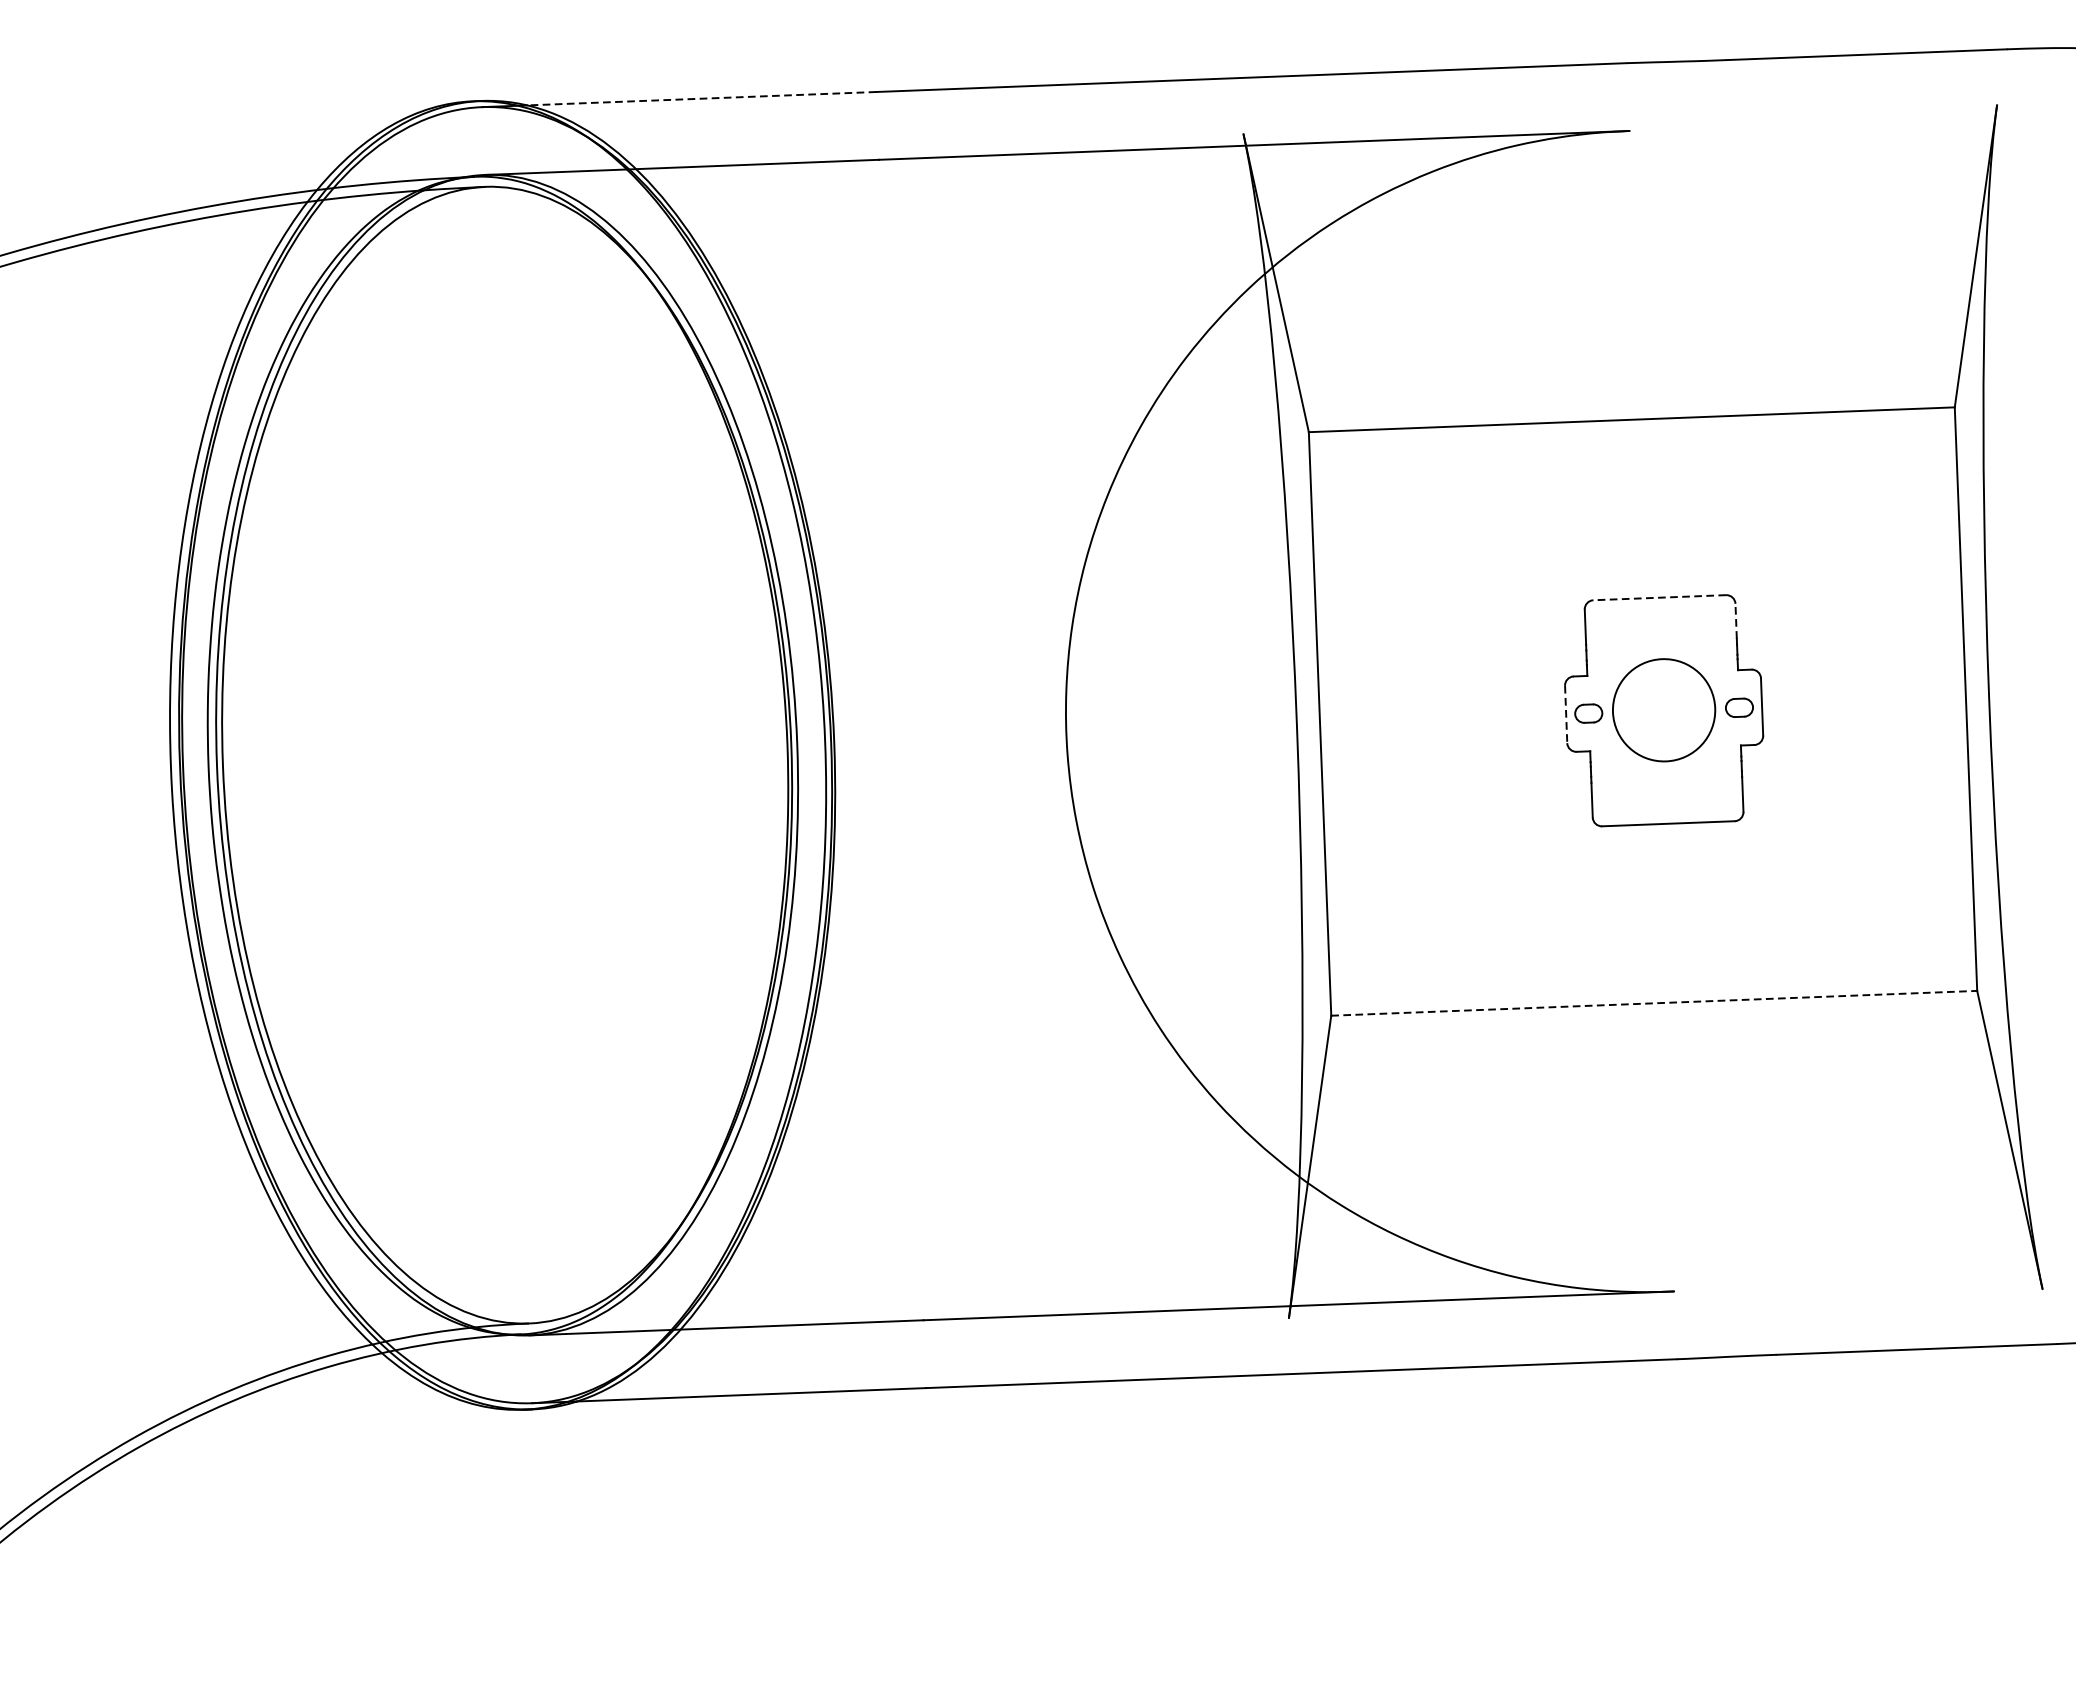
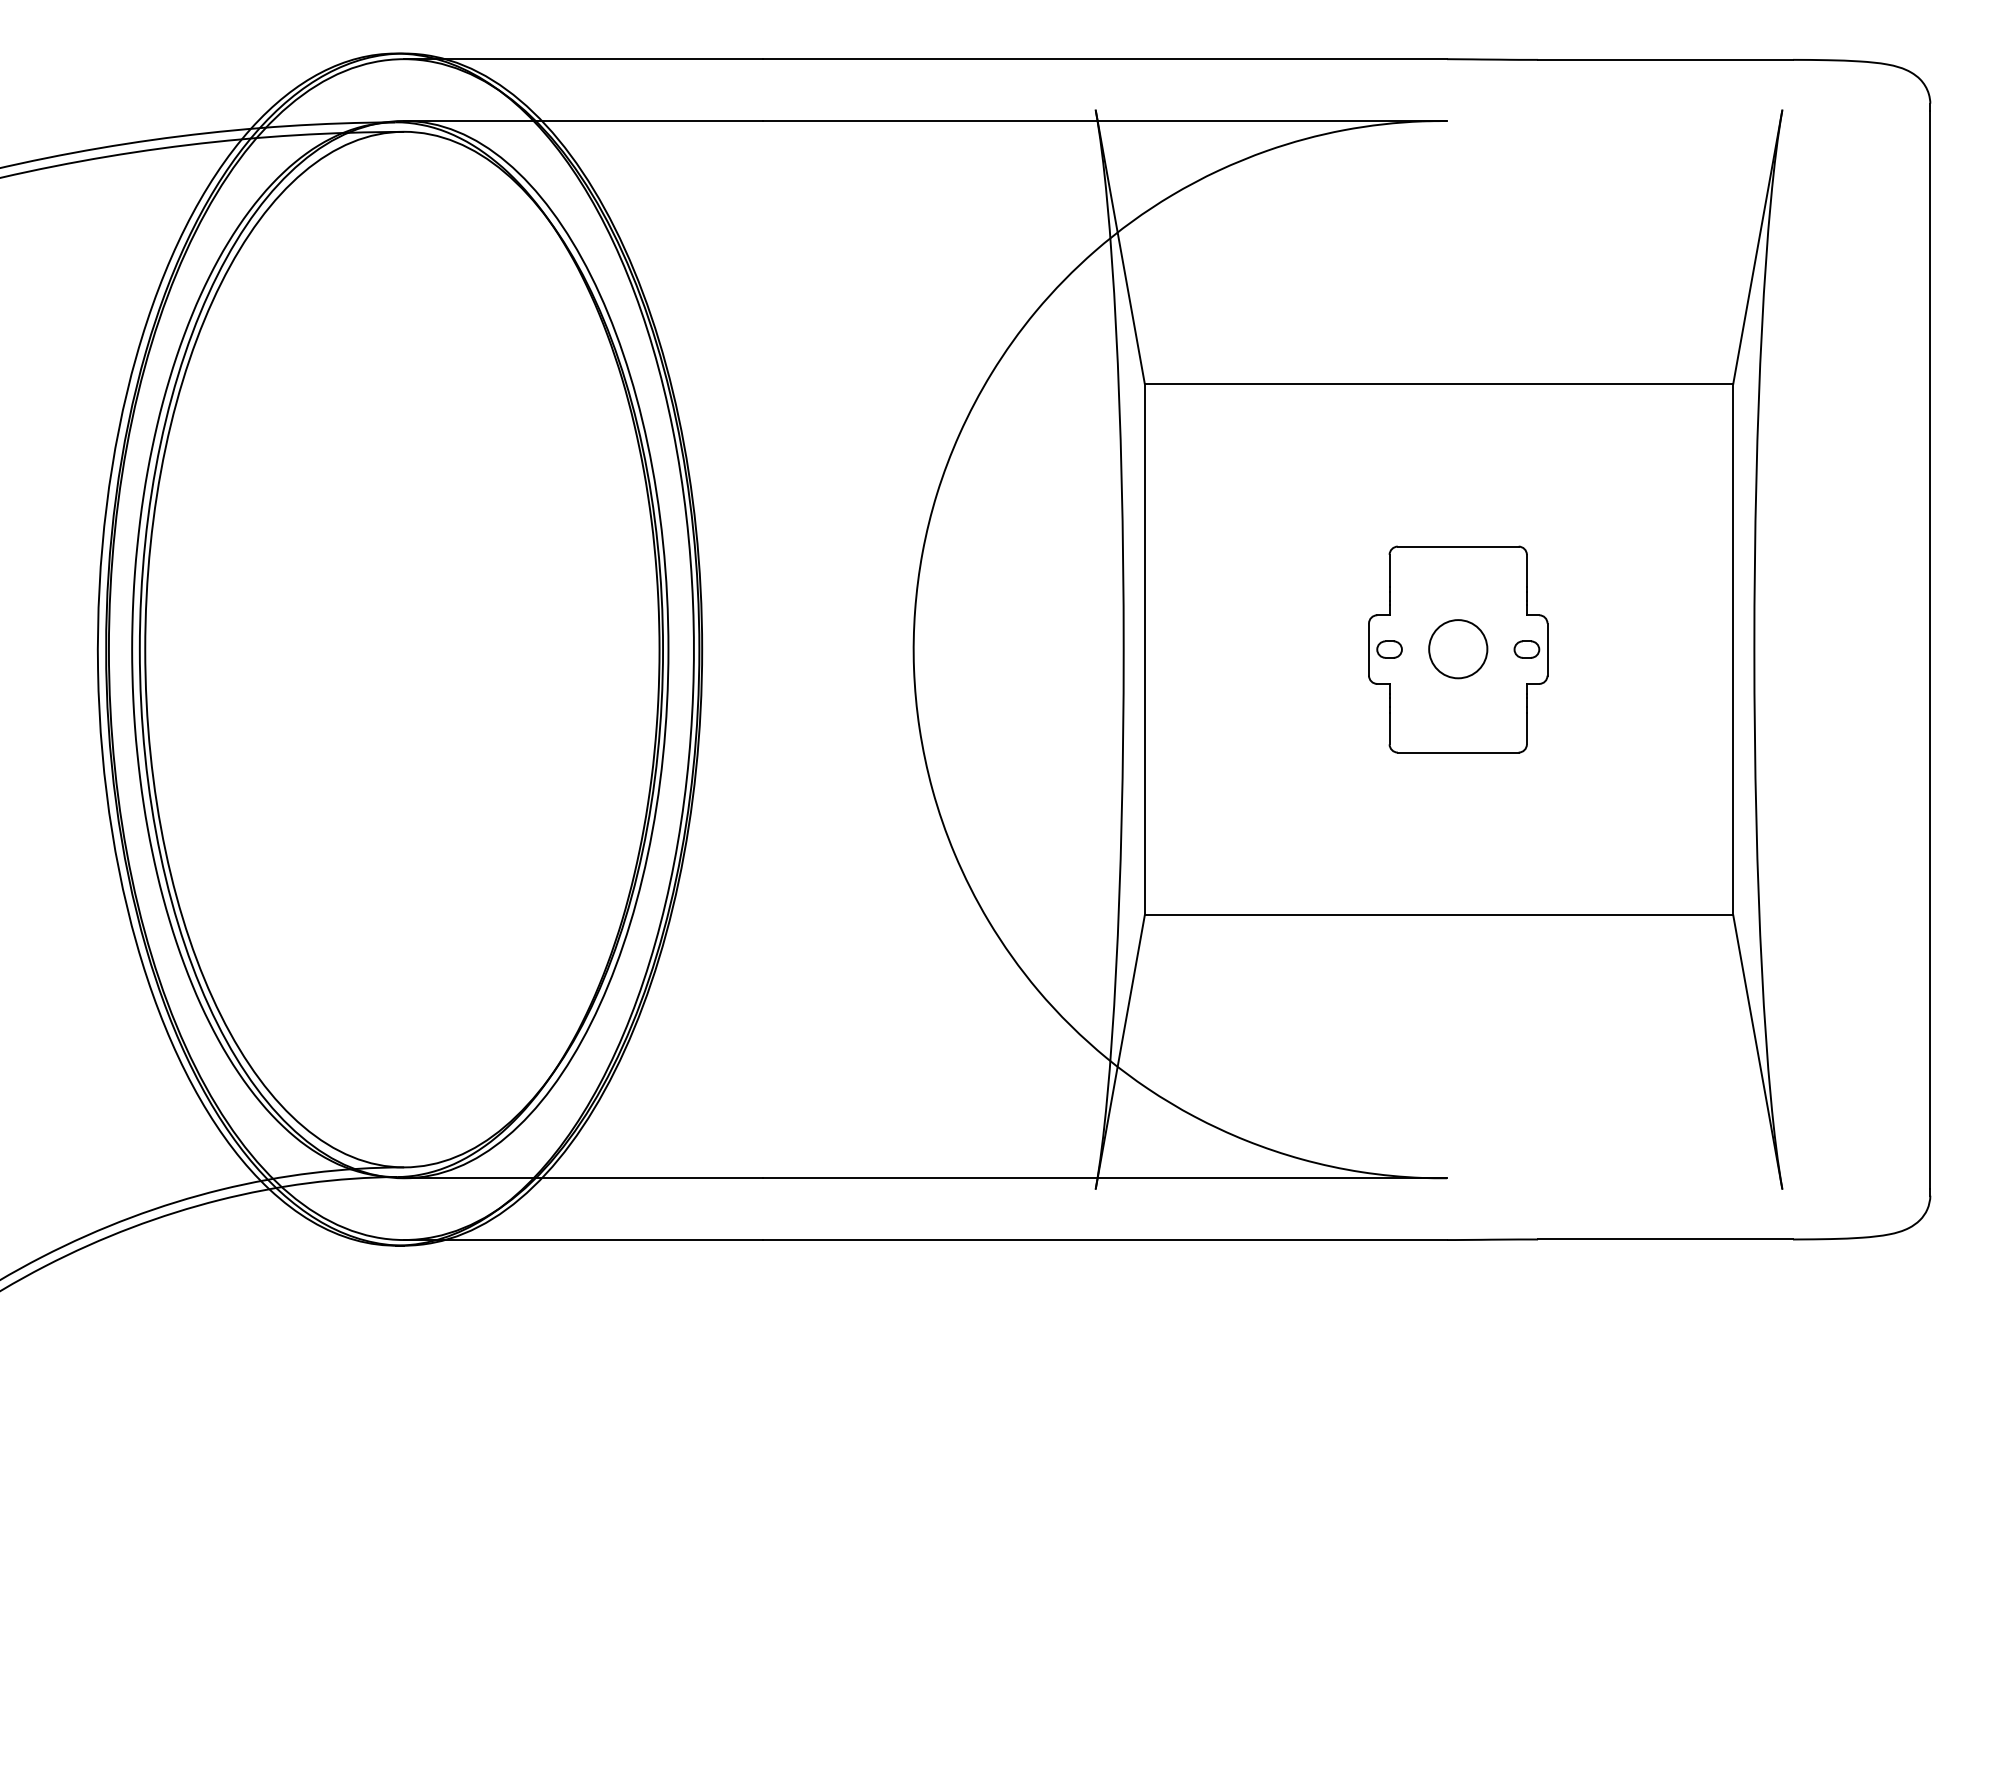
line: (701, 99) -> (603, 59), dashed -> solid
line: (1658, 597) -> (1457, 546), dashed -> solid
line: (1735, 621) -> (1526, 570), dashed -> solid
circle: (1664, 710) -> (1458, 649), size x0.62
line: (1566, 715) -> (1369, 650), dashed -> solid
line: (1654, 1003) -> (1439, 915), dashed -> solid

